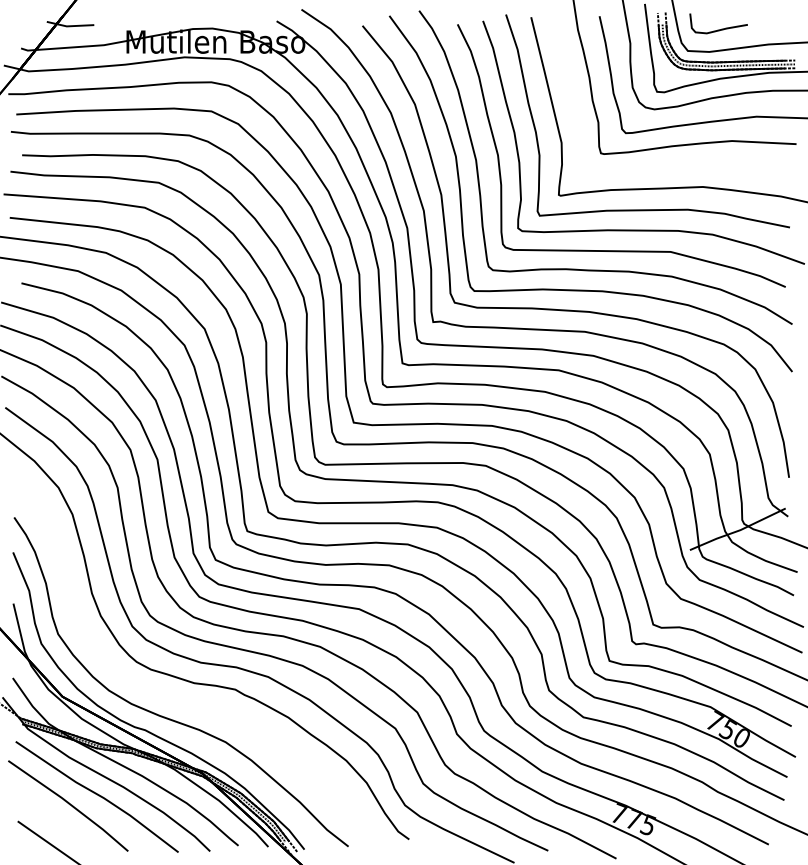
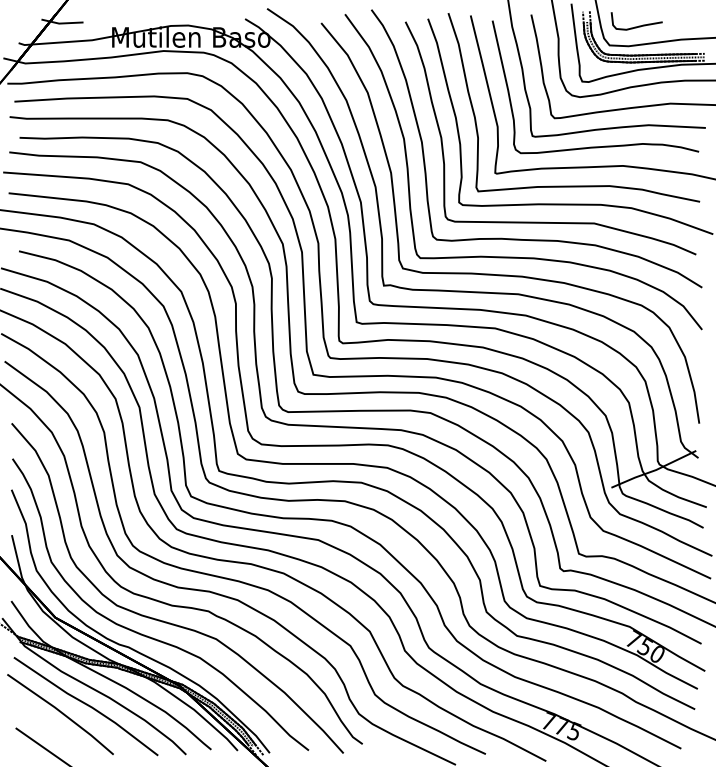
curve: (676, 164) -> (599, 145), added
part: (189, 701) -> (167, 621), added

